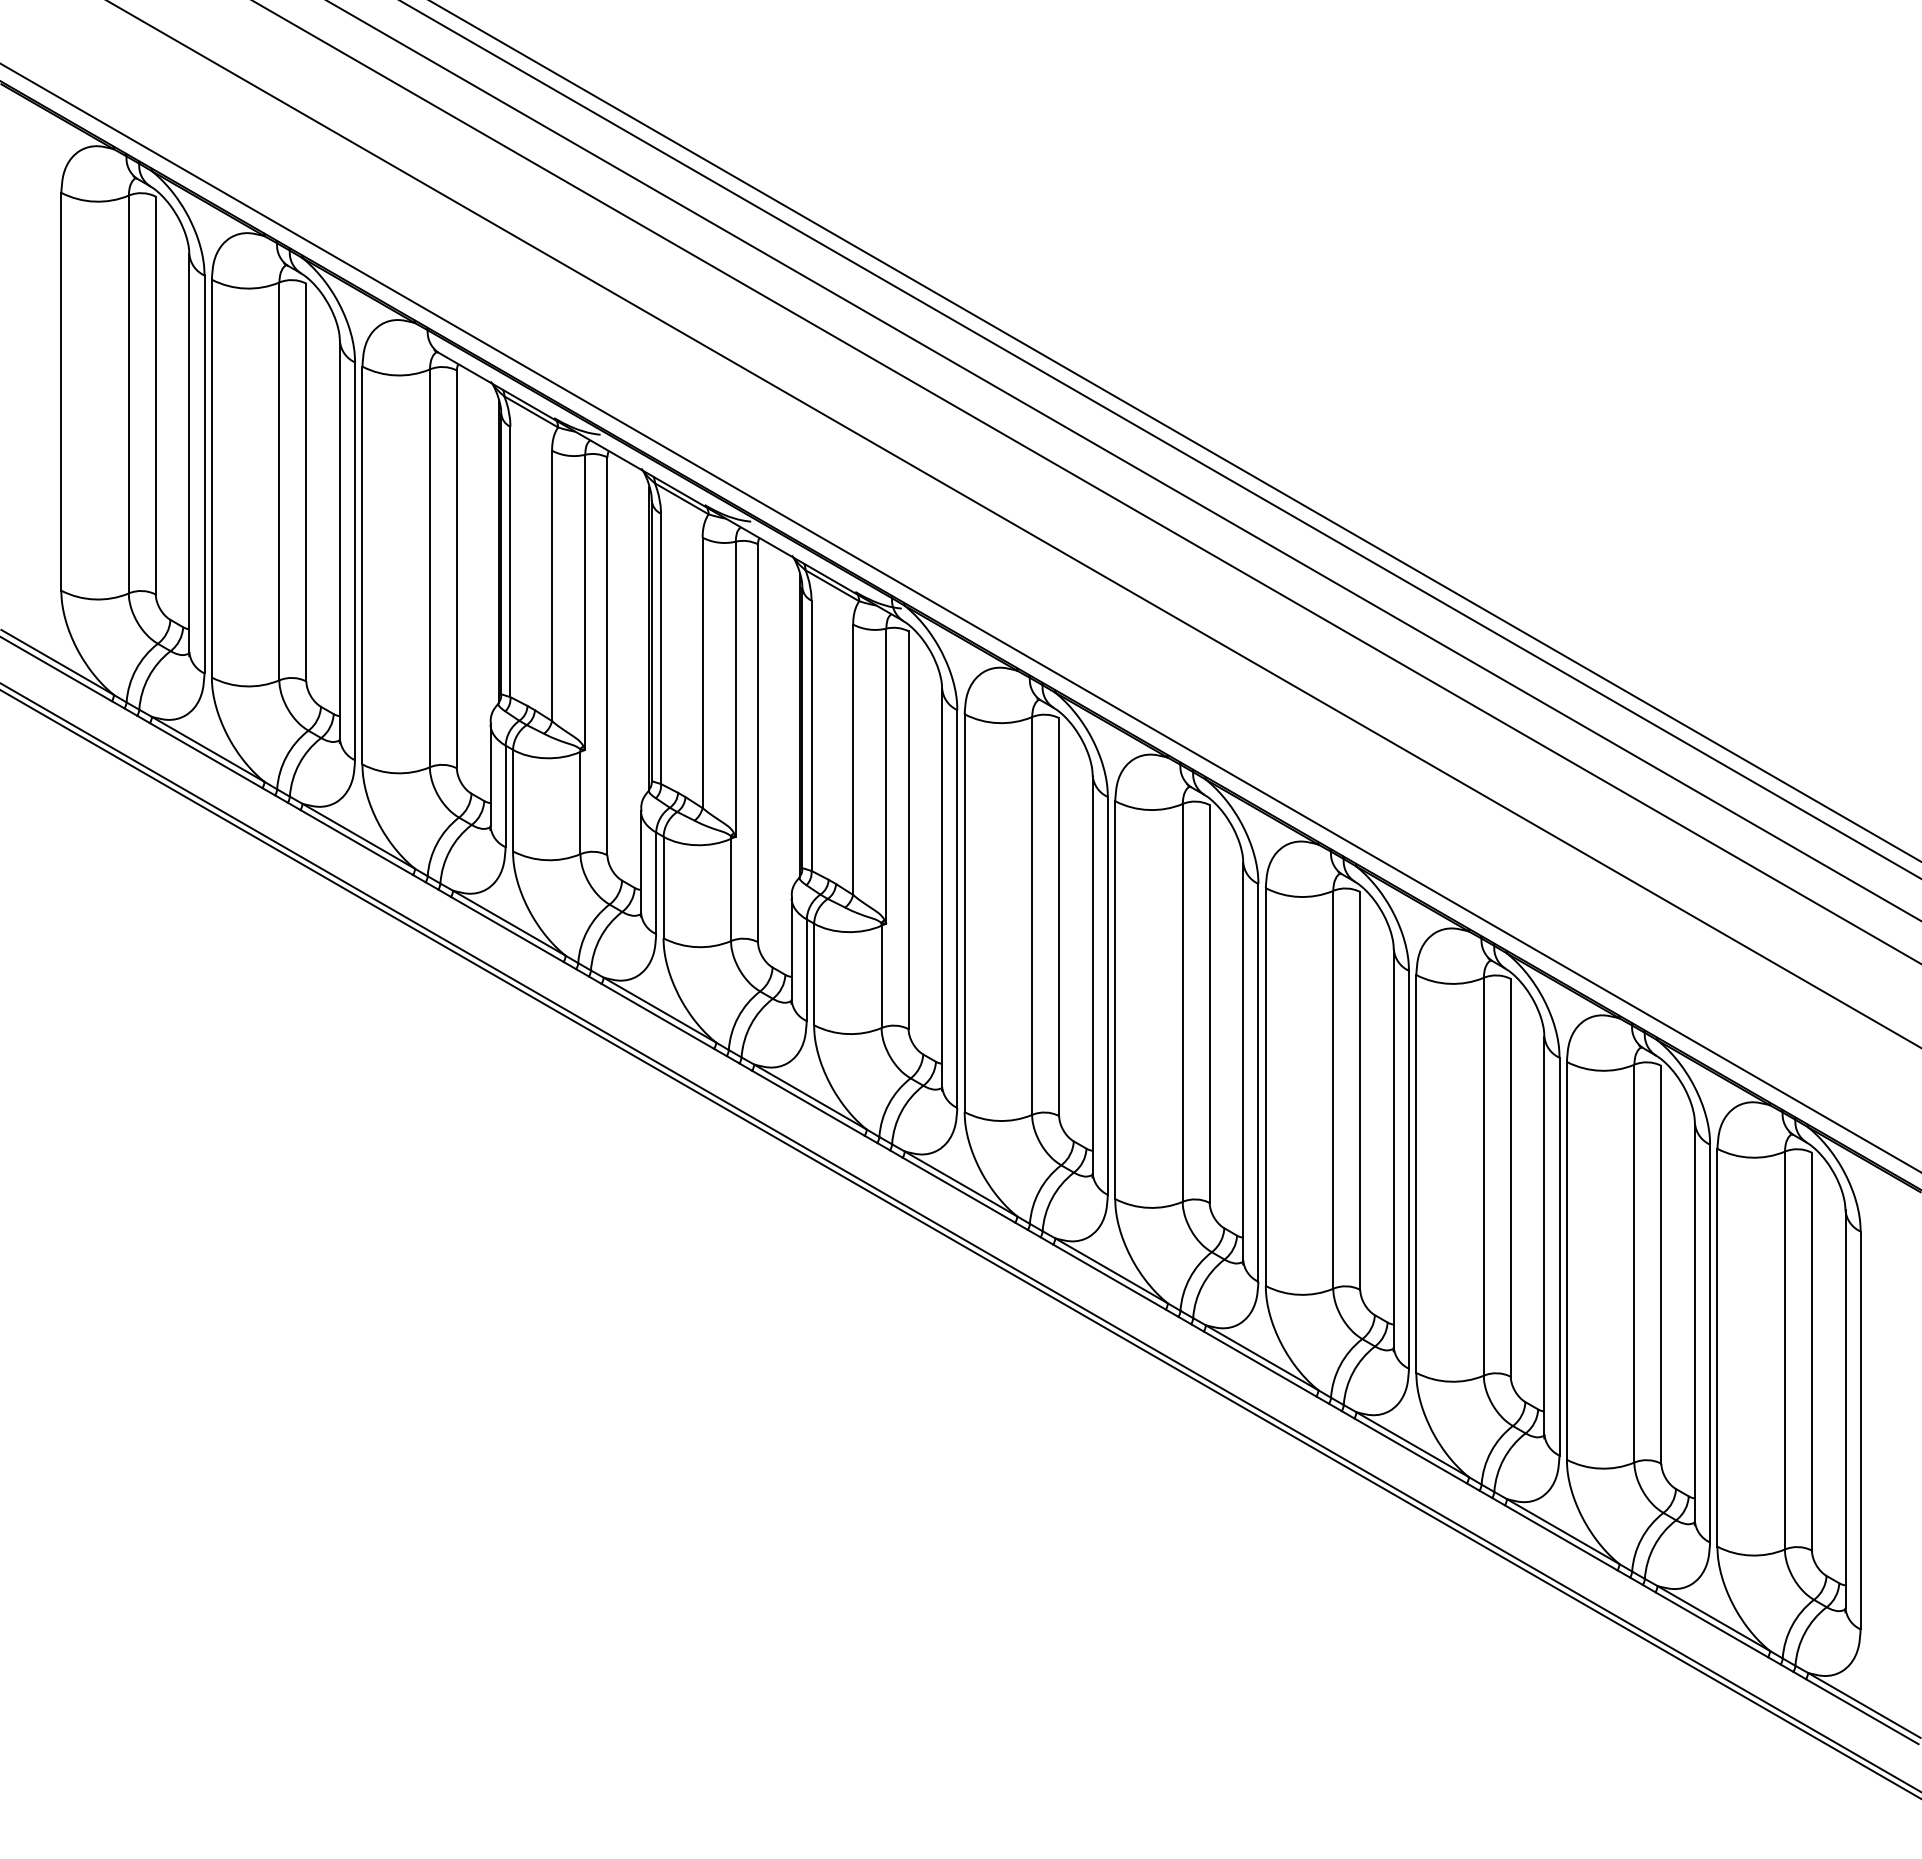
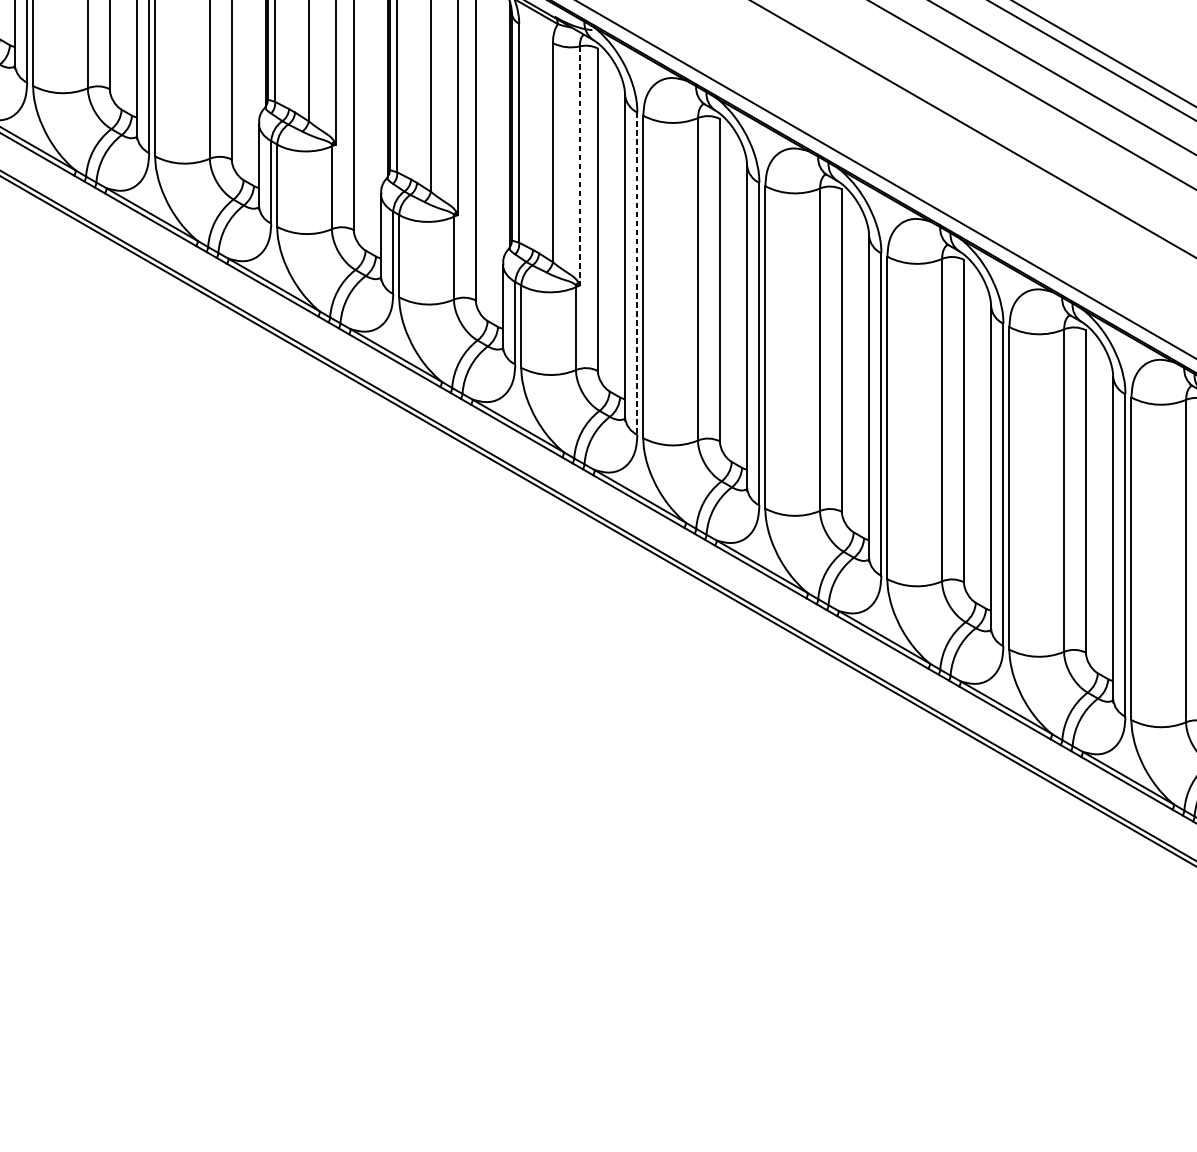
line: (886, 776) -> (579, 166), solid -> dashed
line: (957, 908) -> (637, 273), solid -> dashed

